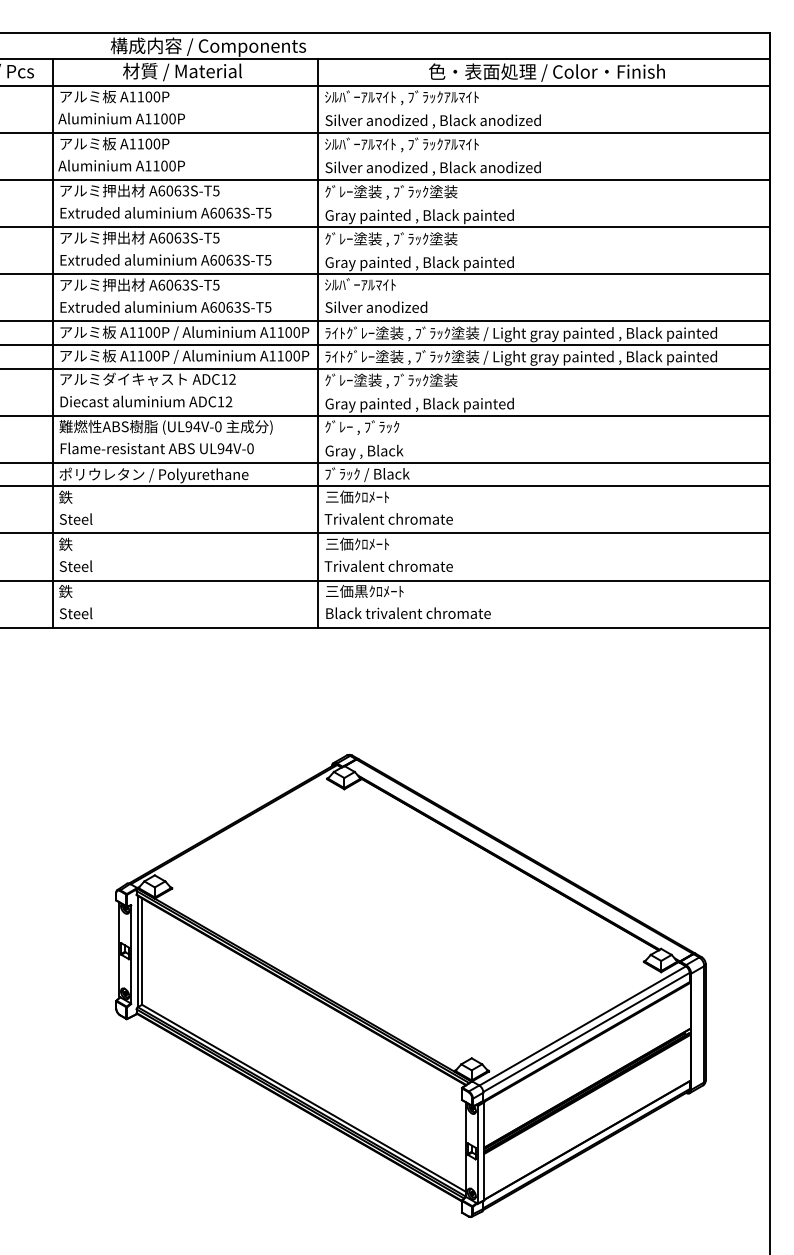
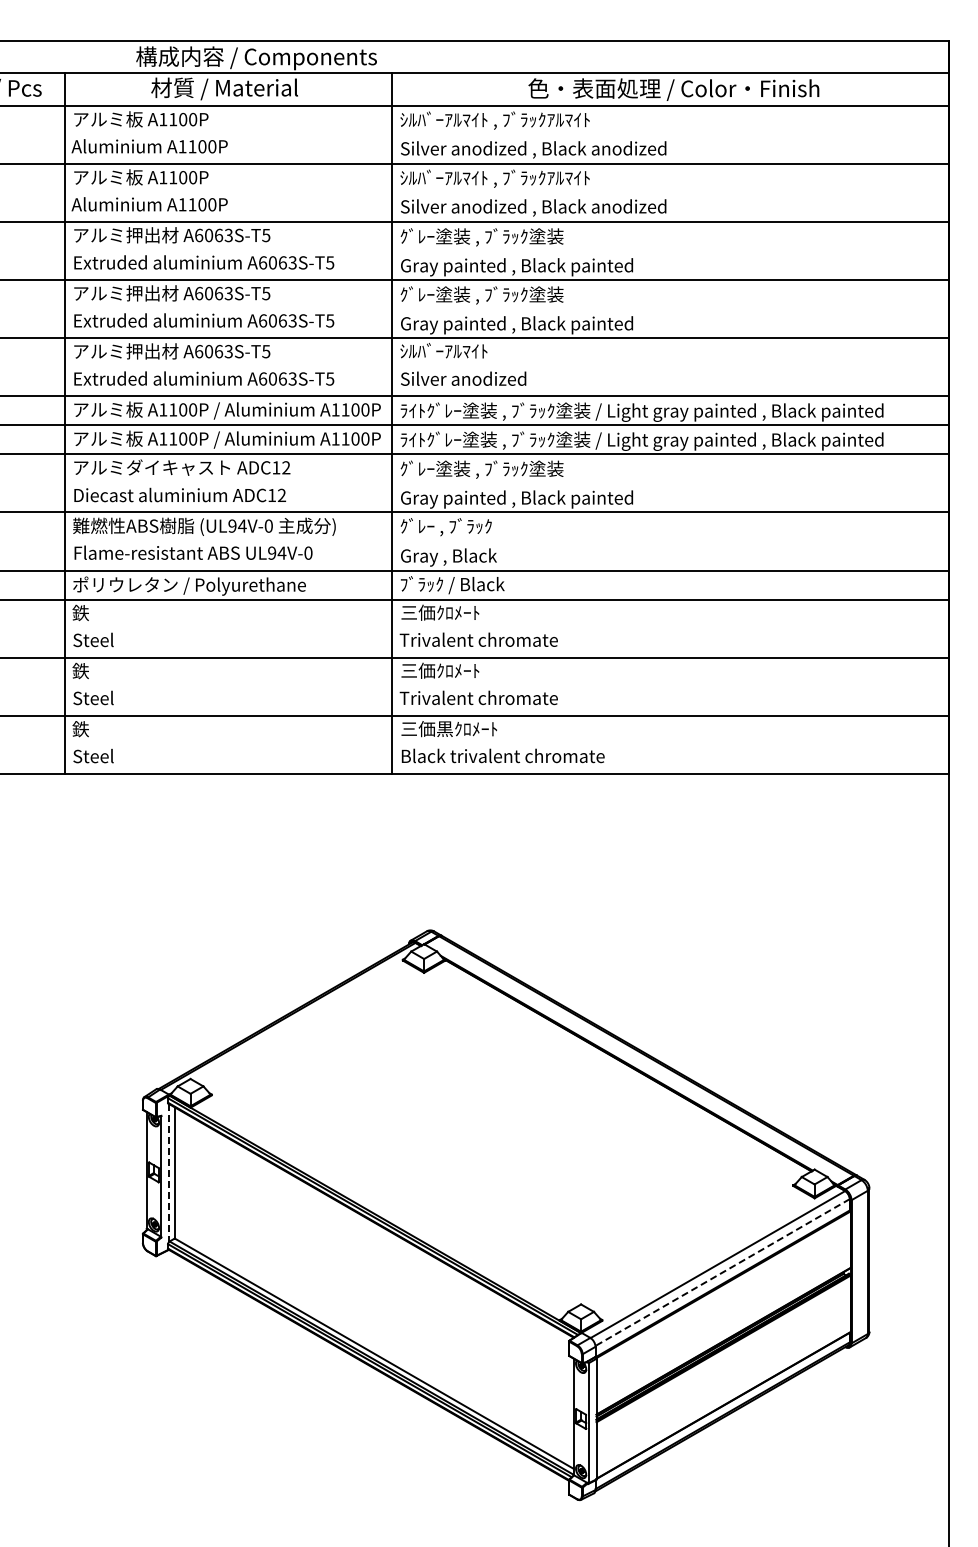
line: (137, 951) -> (169, 1172), solid -> dashed
line: (586, 1032) -> (722, 1272), solid -> dashed

